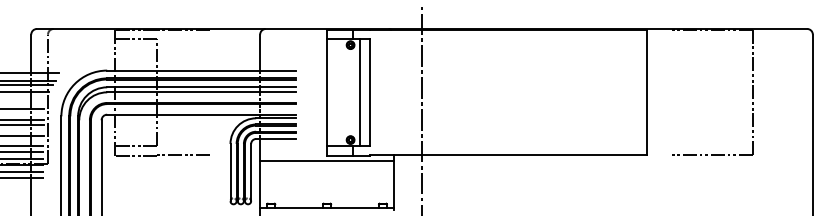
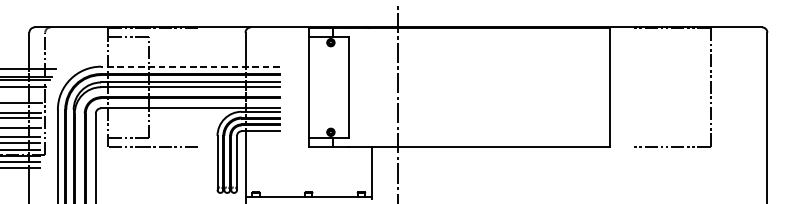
line: (201, 70) -> (190, 66), solid -> dashed
line: (359, 92) -> (339, 87), removed
line: (327, 160) -> (309, 151), removed

